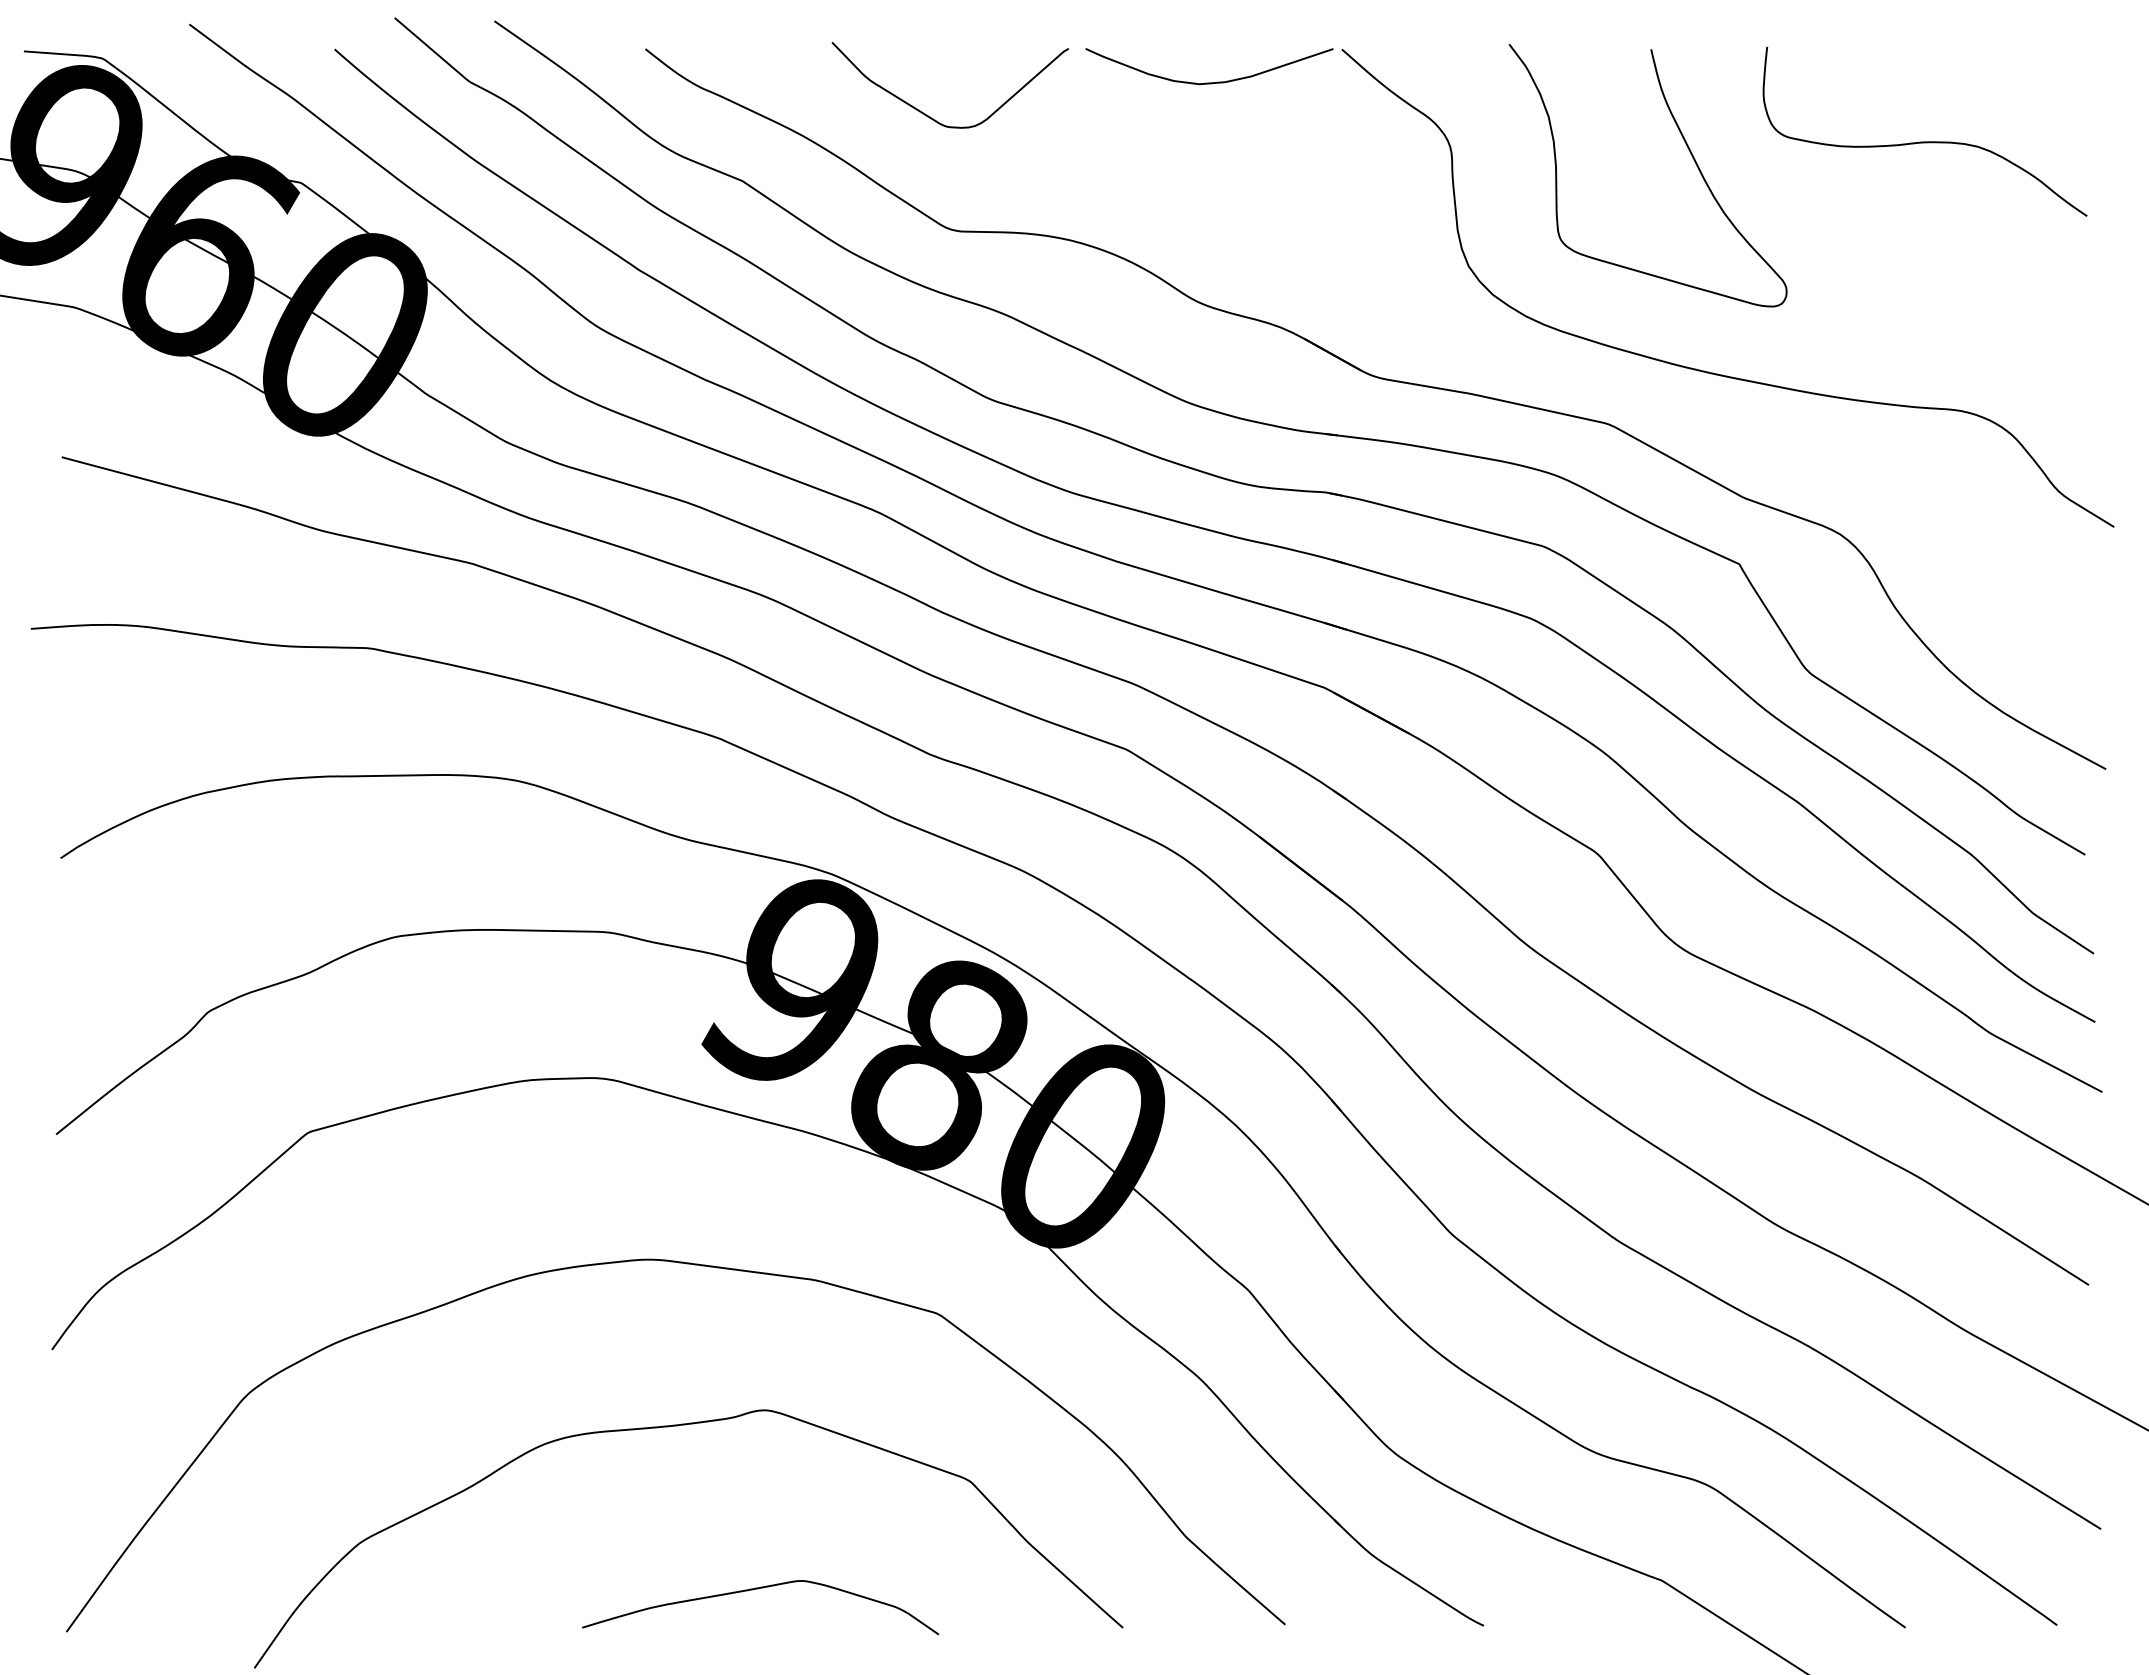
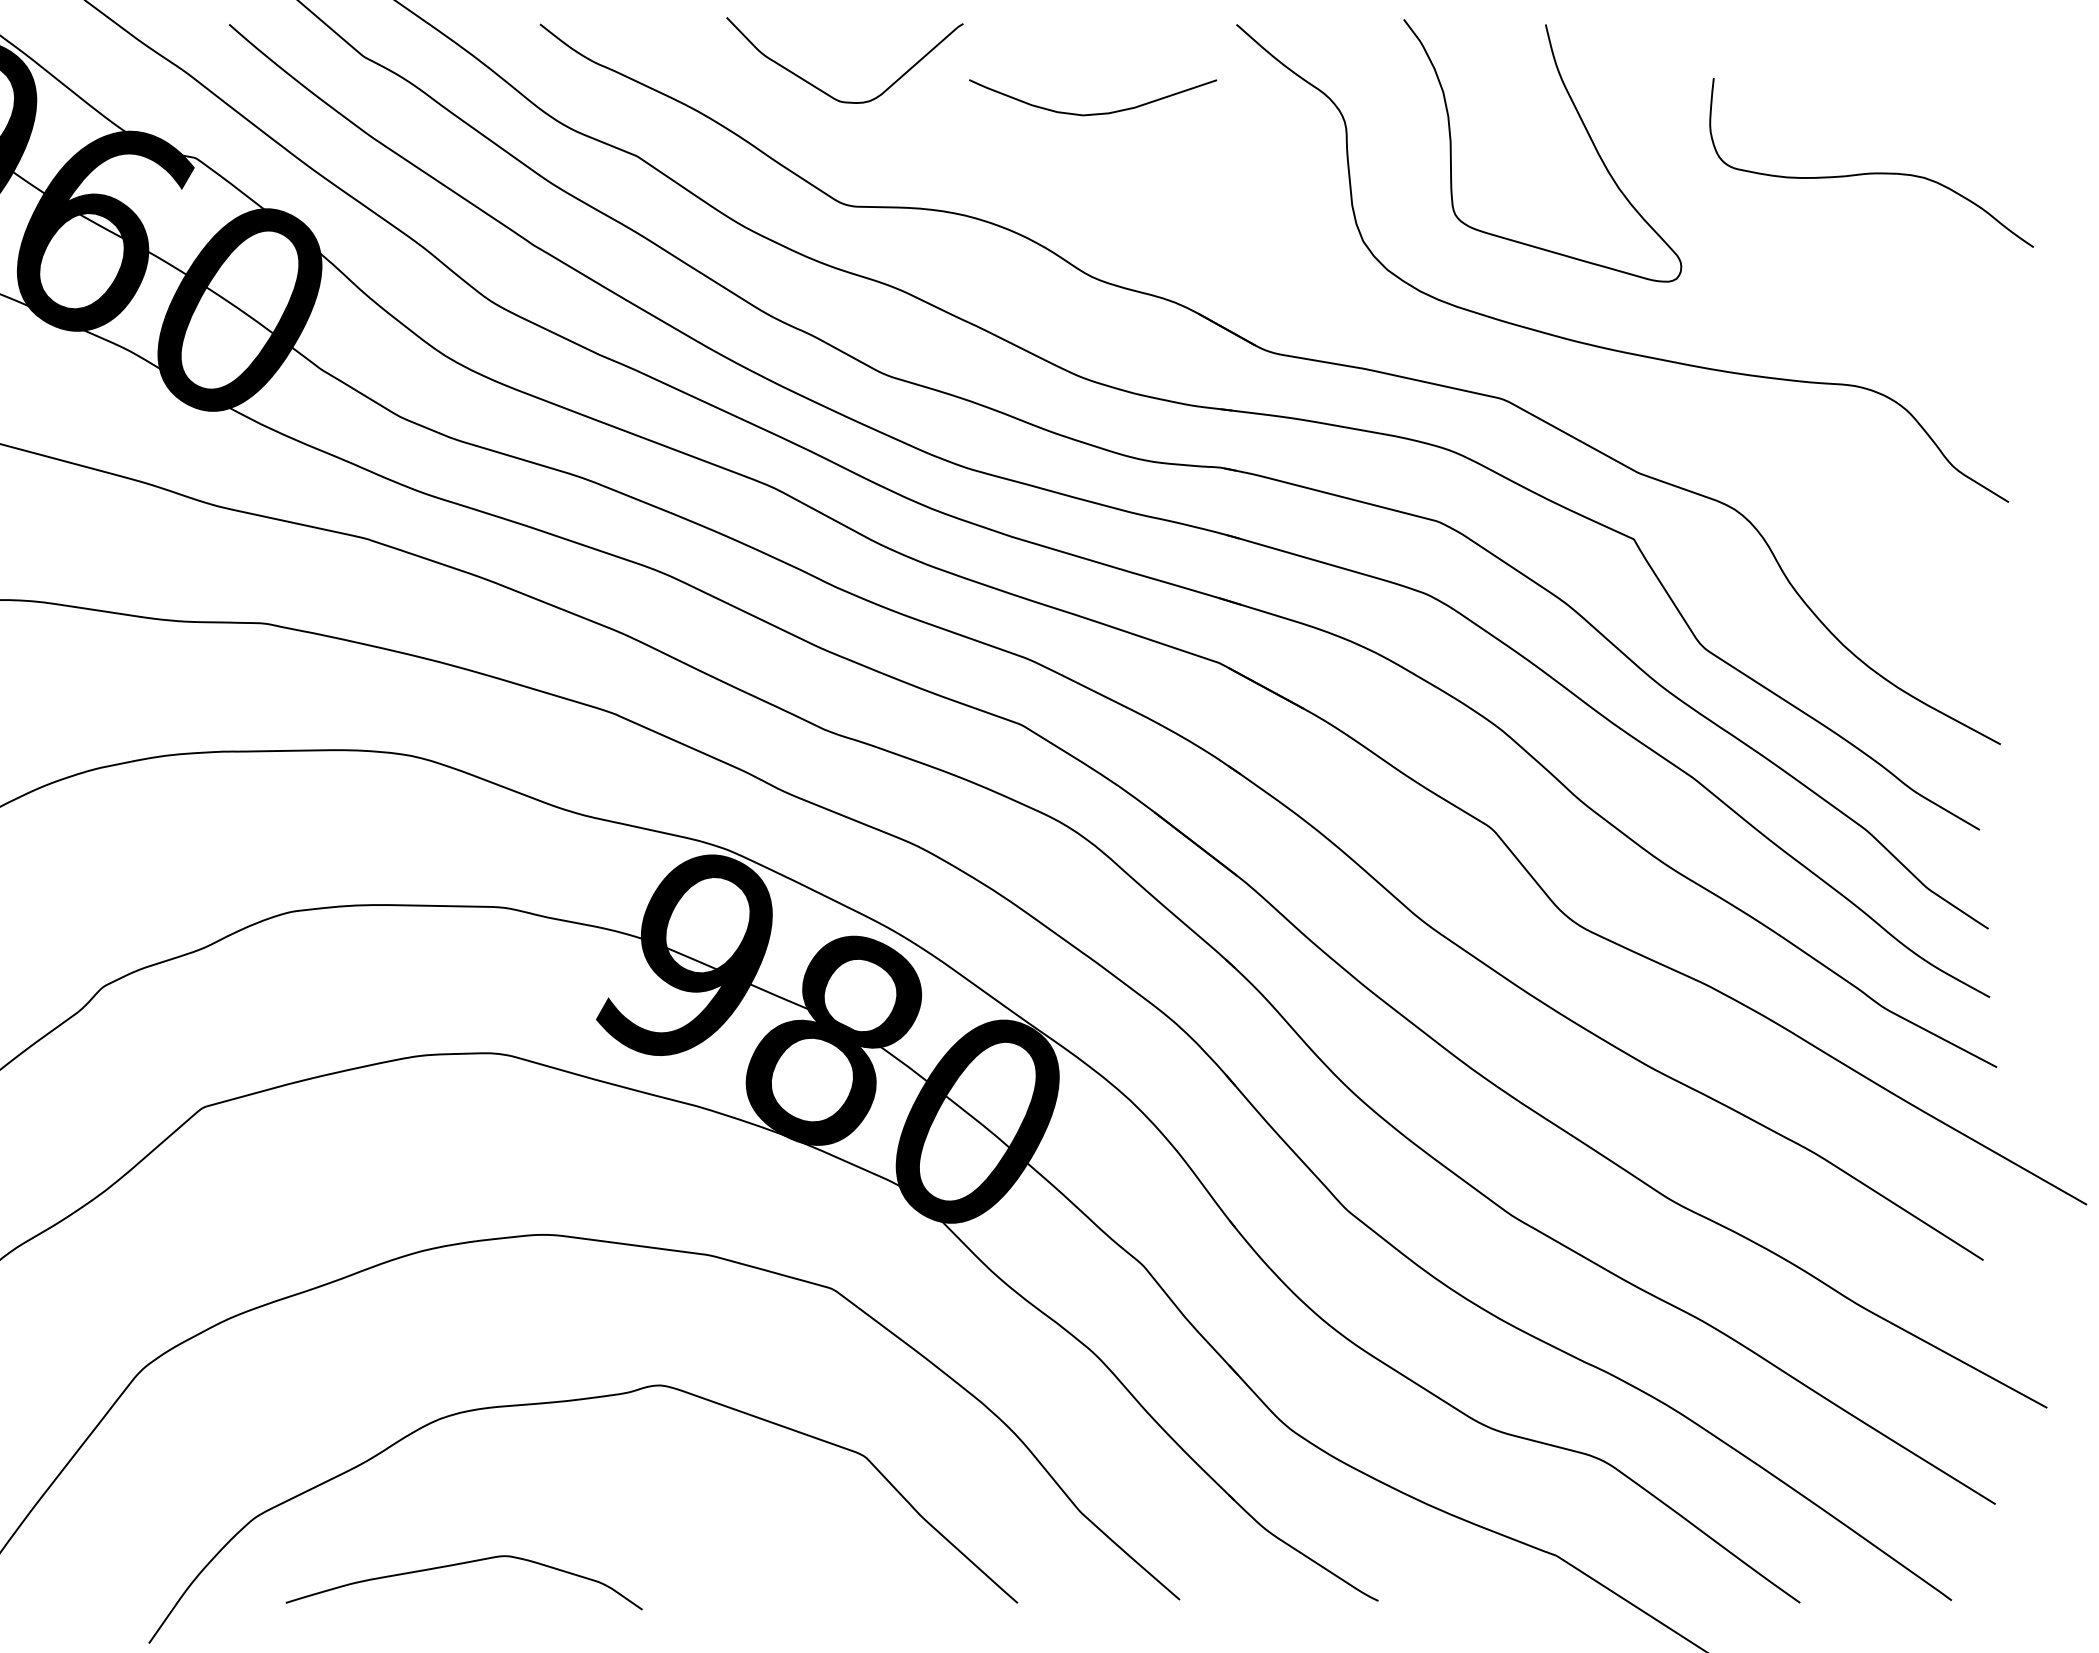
curve: (1209, 82) -> (1093, 113), moved
curve: (1924, 141) -> (1871, 172), moved
curve: (758, 1589) -> (462, 1564), moved

